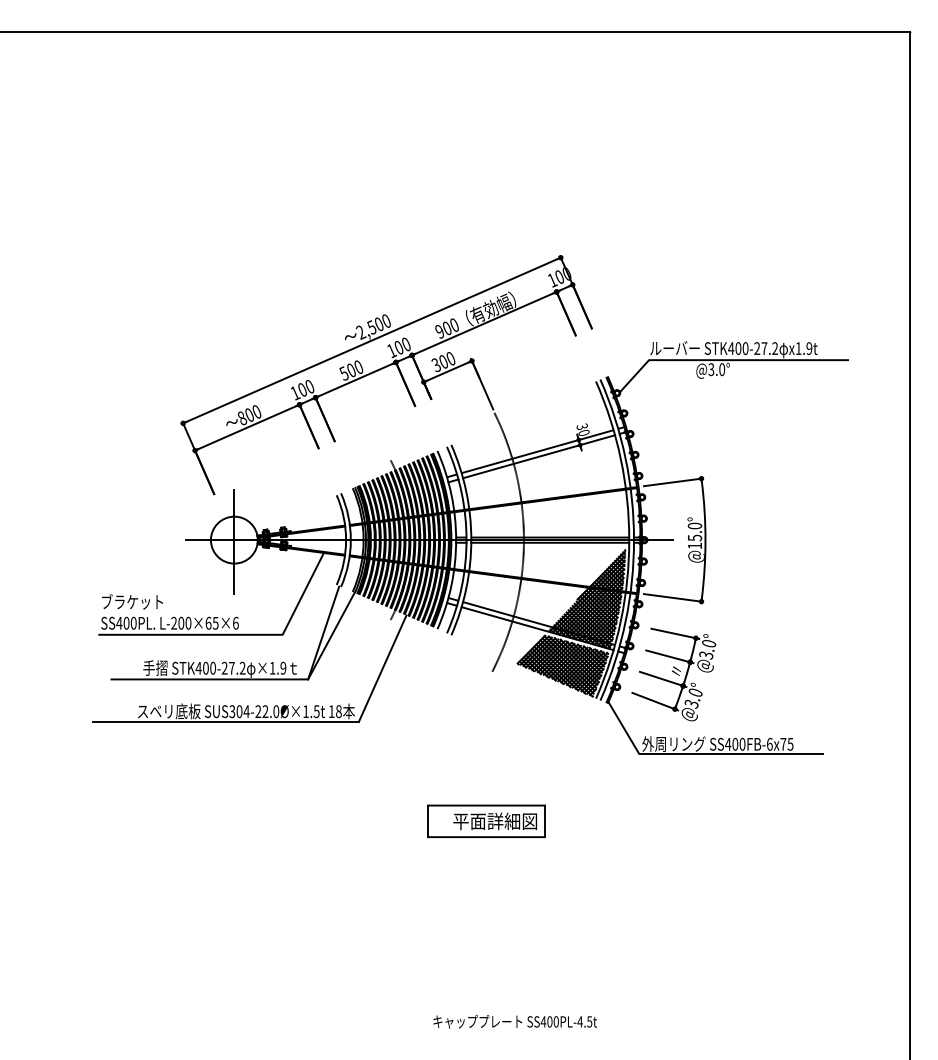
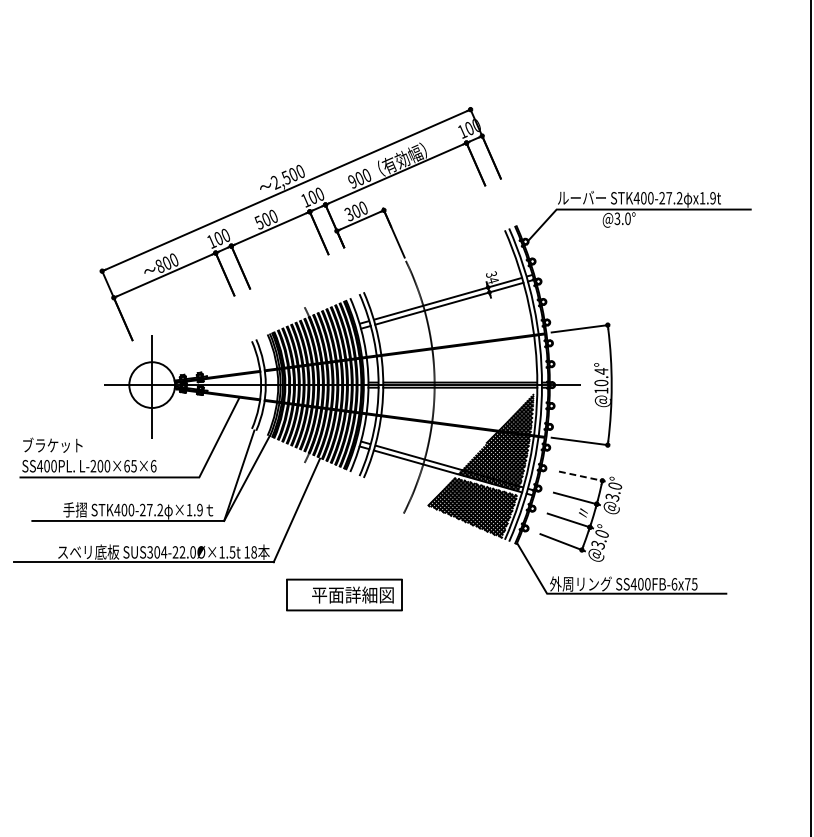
text: (583, 433) -> (492, 281), 30 -> 34
text: (694, 531) -> (600, 376), @15.0° -> @10.4°
line: (675, 633) -> (582, 476), solid -> dashed
part: (486, 820) -> (344, 594), moved

